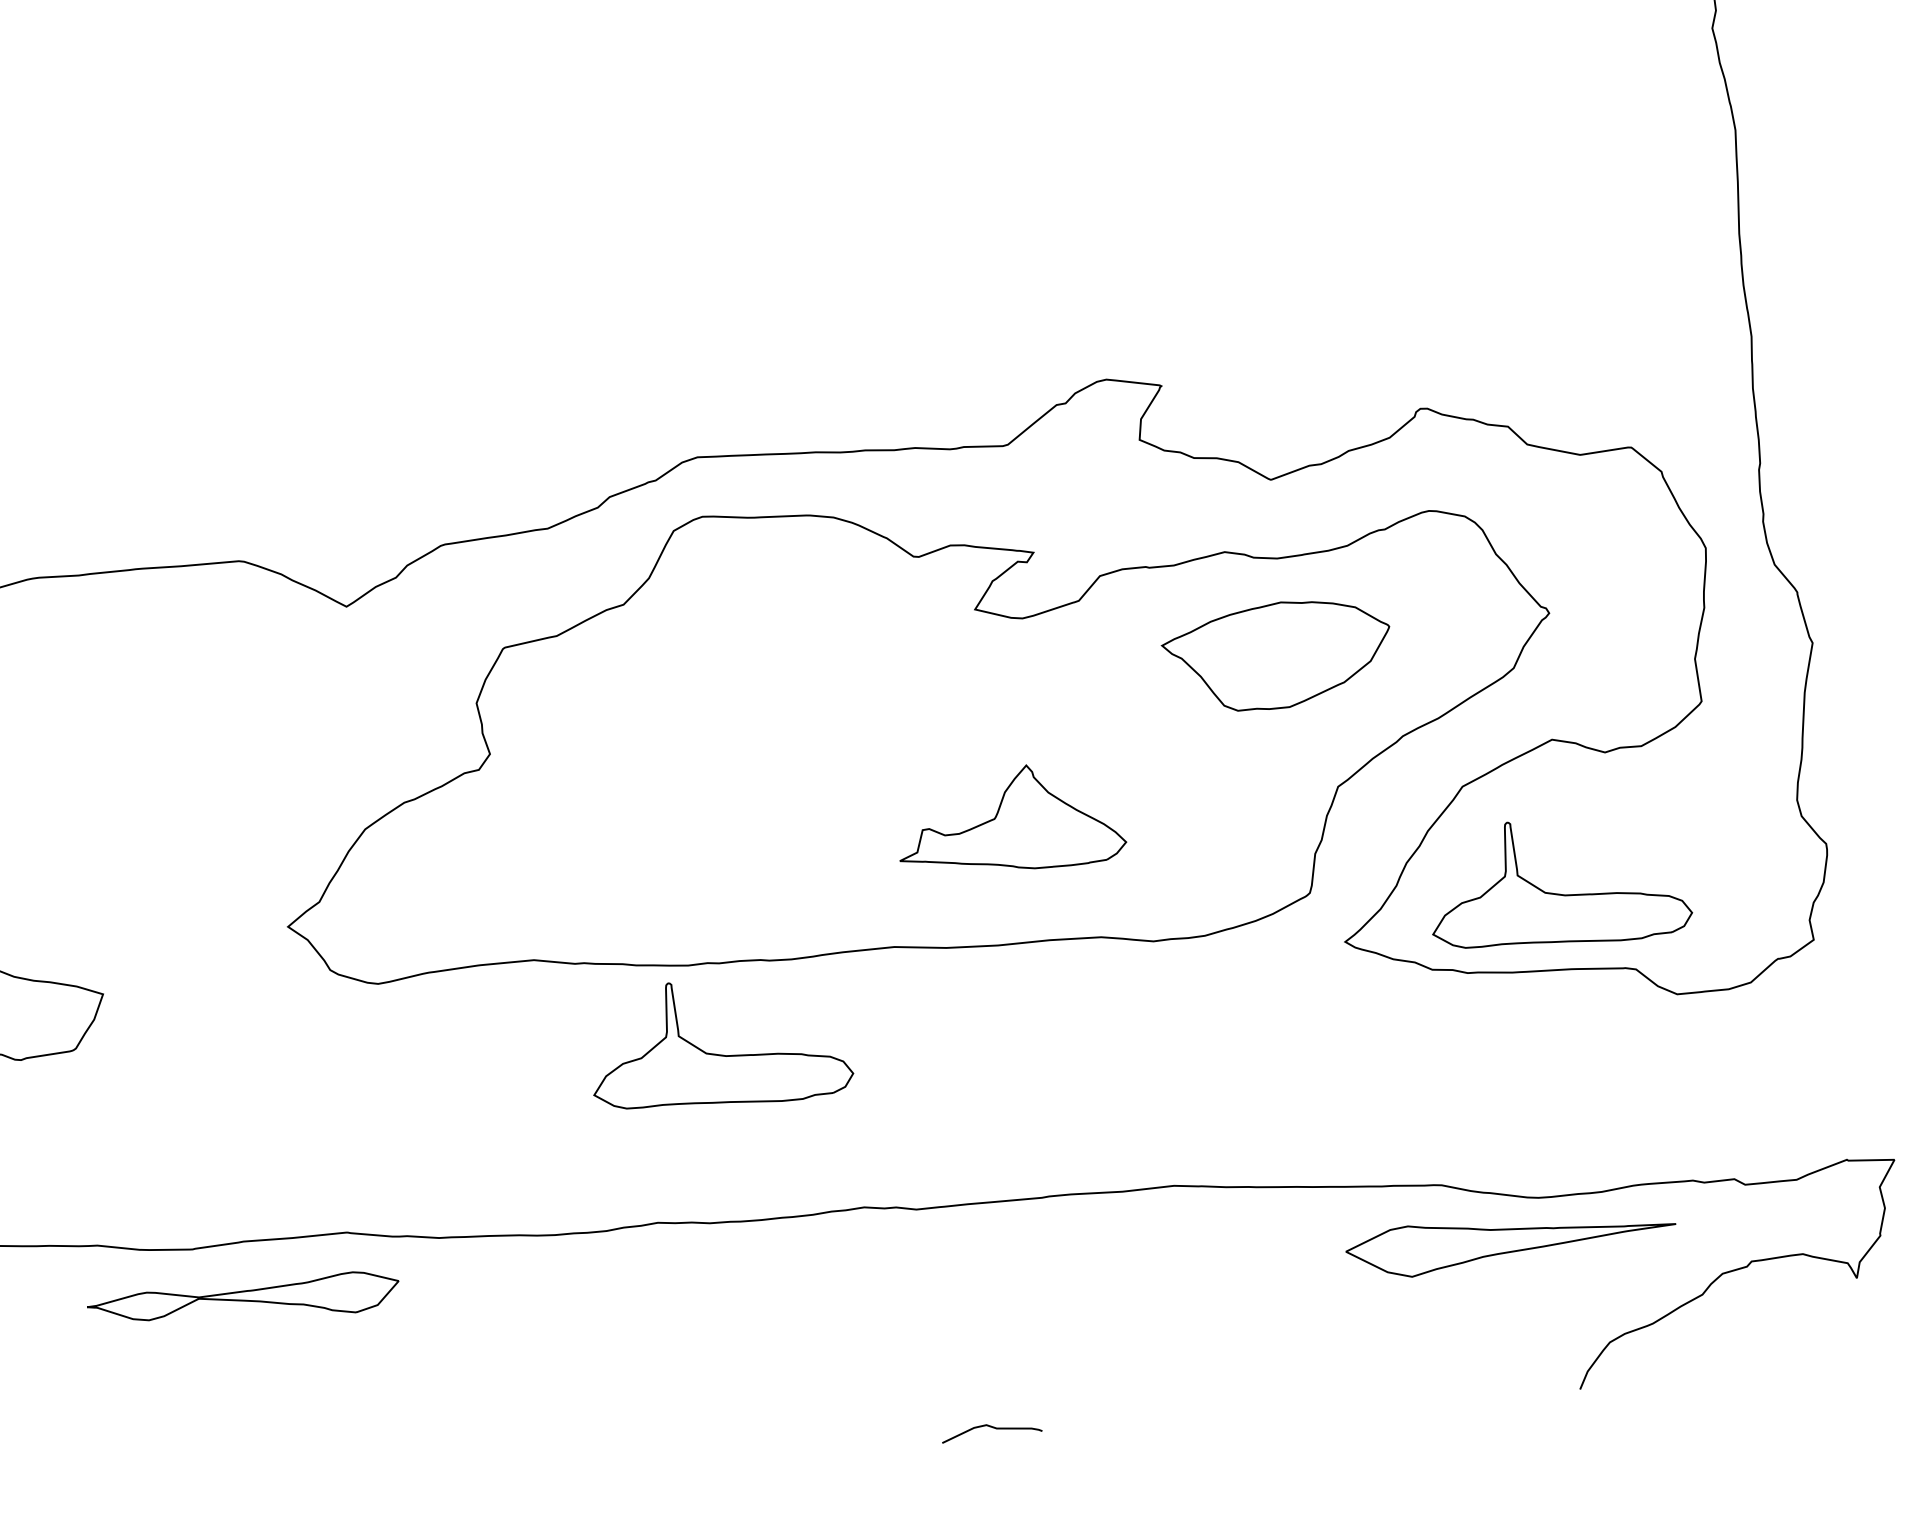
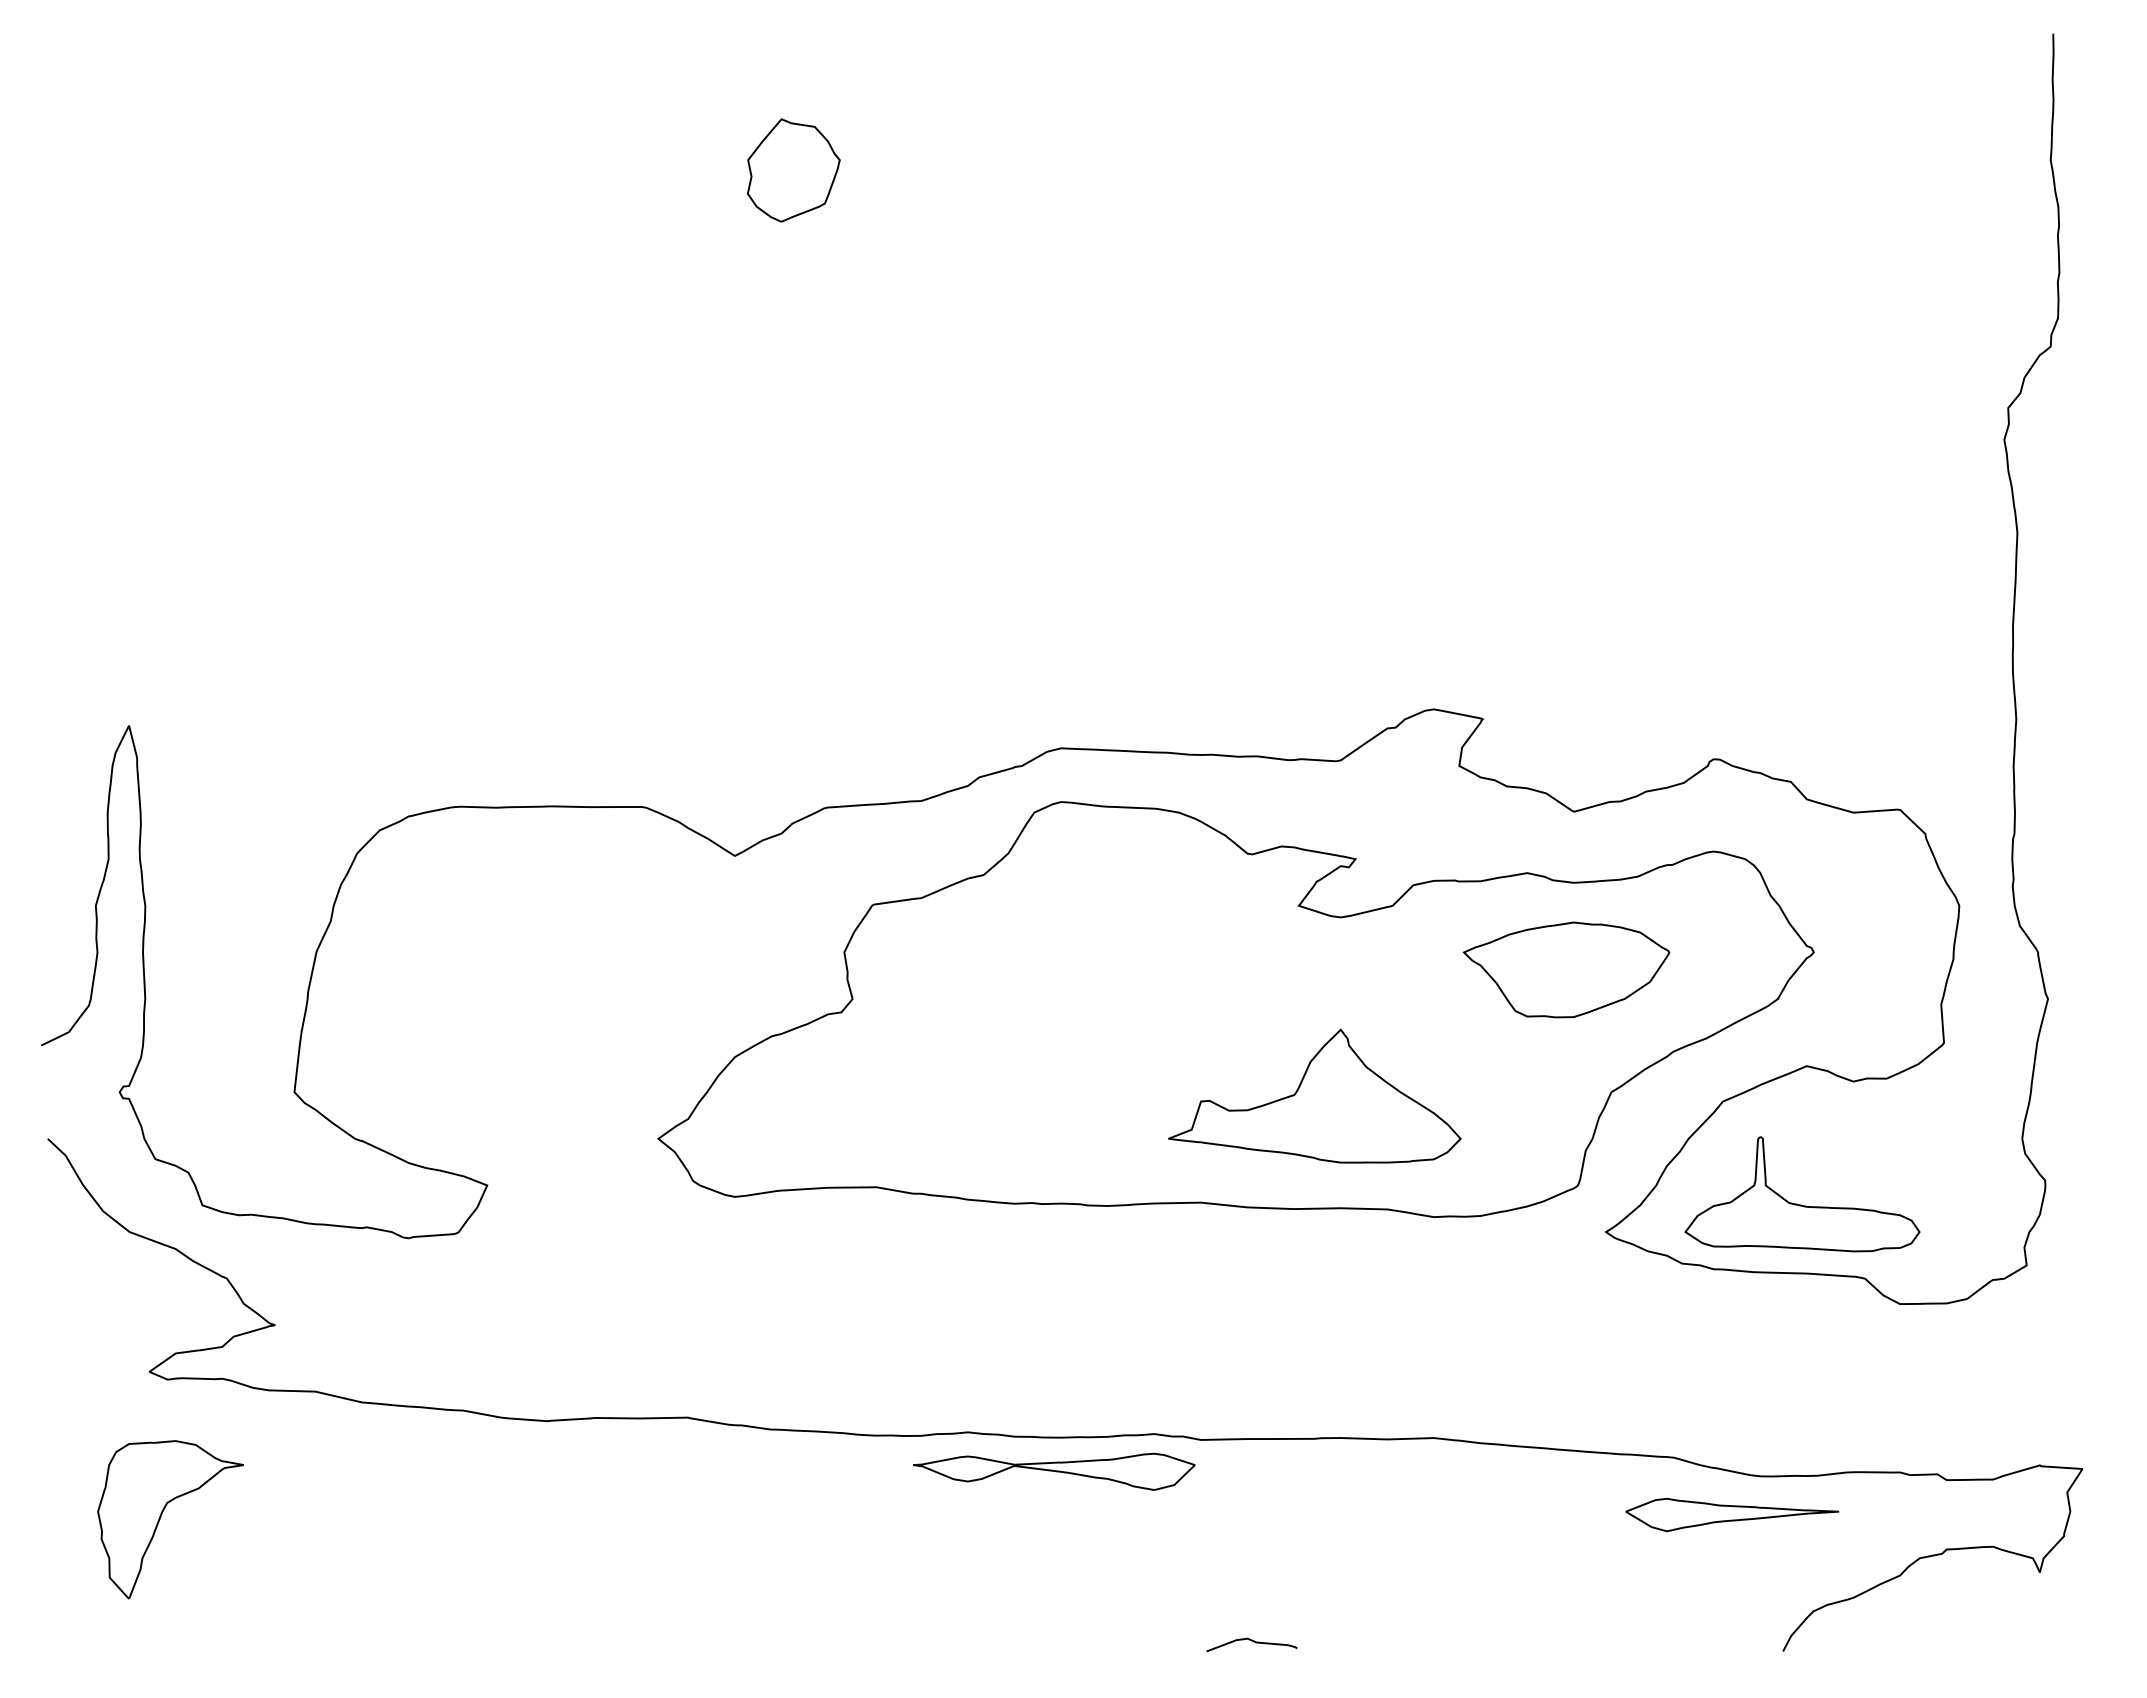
part: (1010, 817) -> (1314, 1095), size x1.43
part: (720, 1053) -> (1036, 1285), removed
part: (1511, 1243) -> (1732, 1515), size x0.71
part: (243, 1301) -> (1054, 1471), moved

